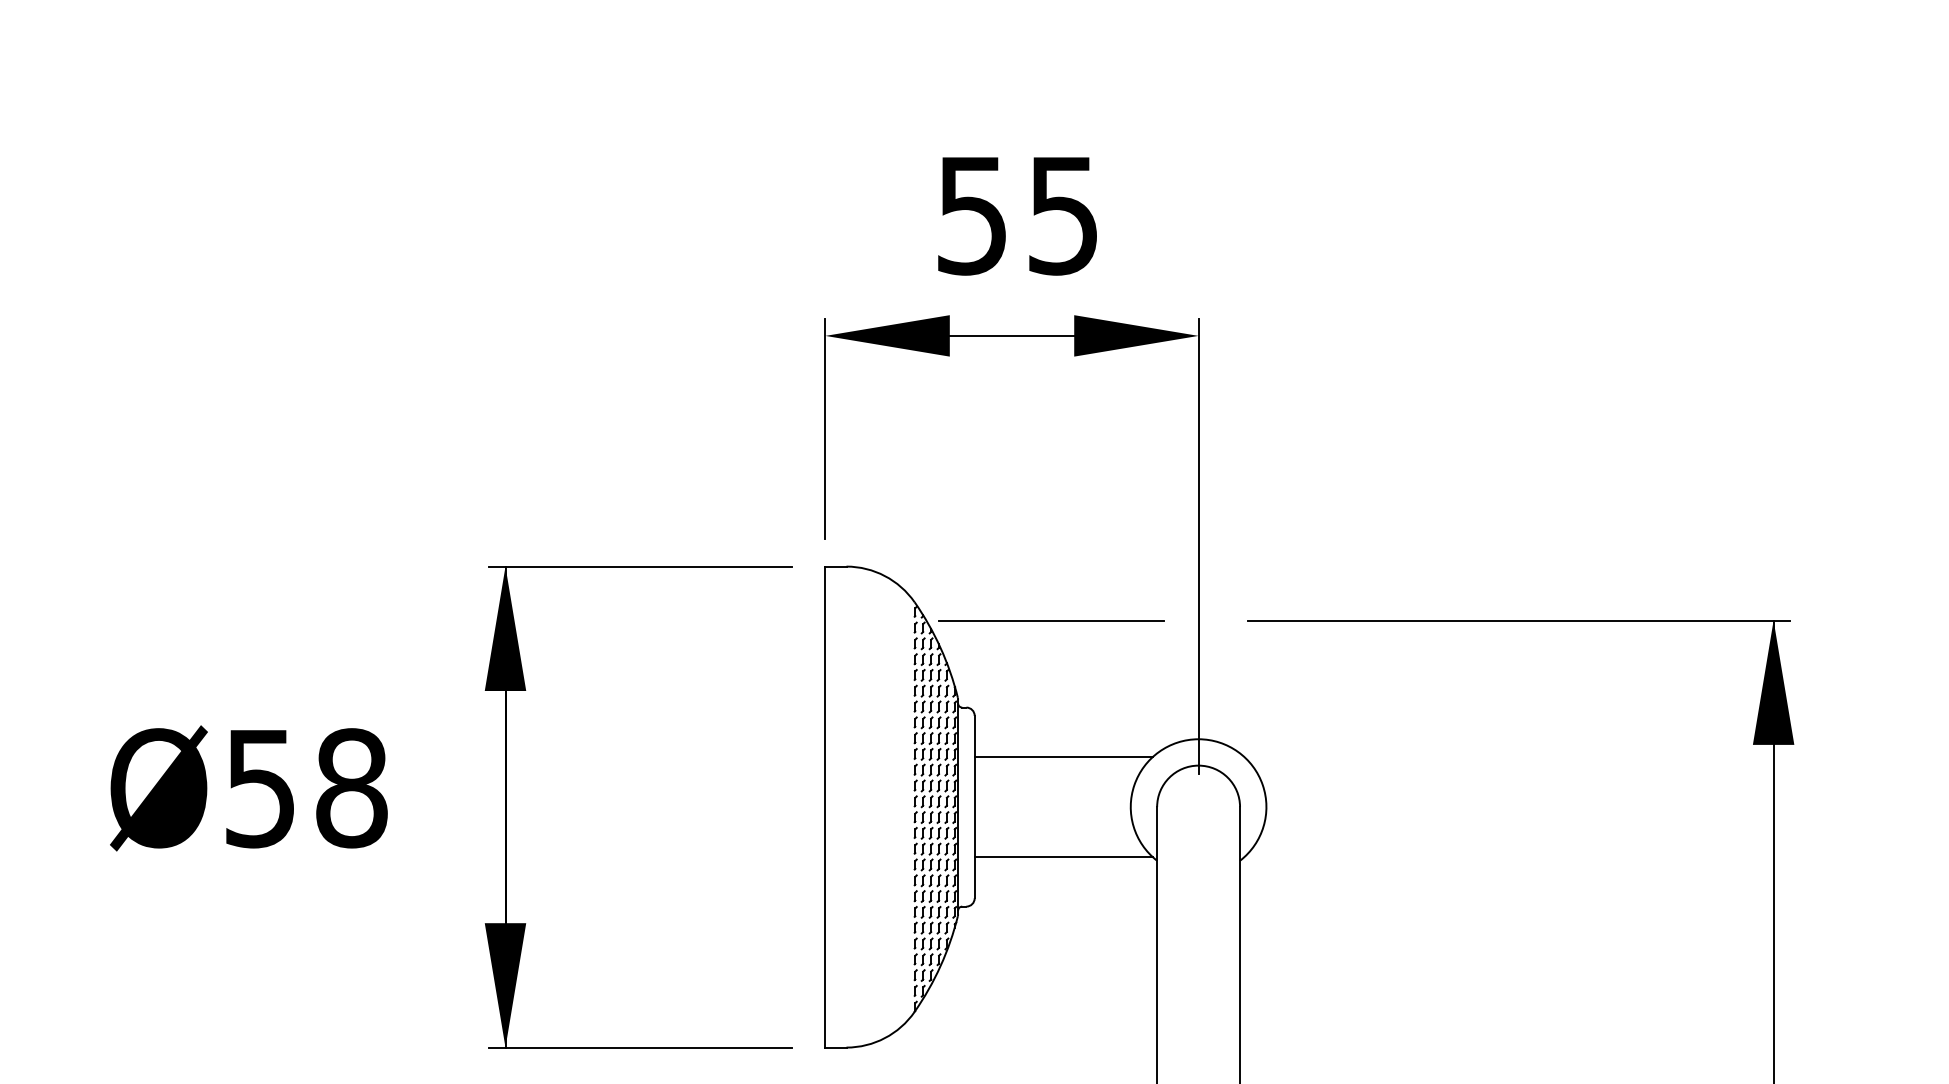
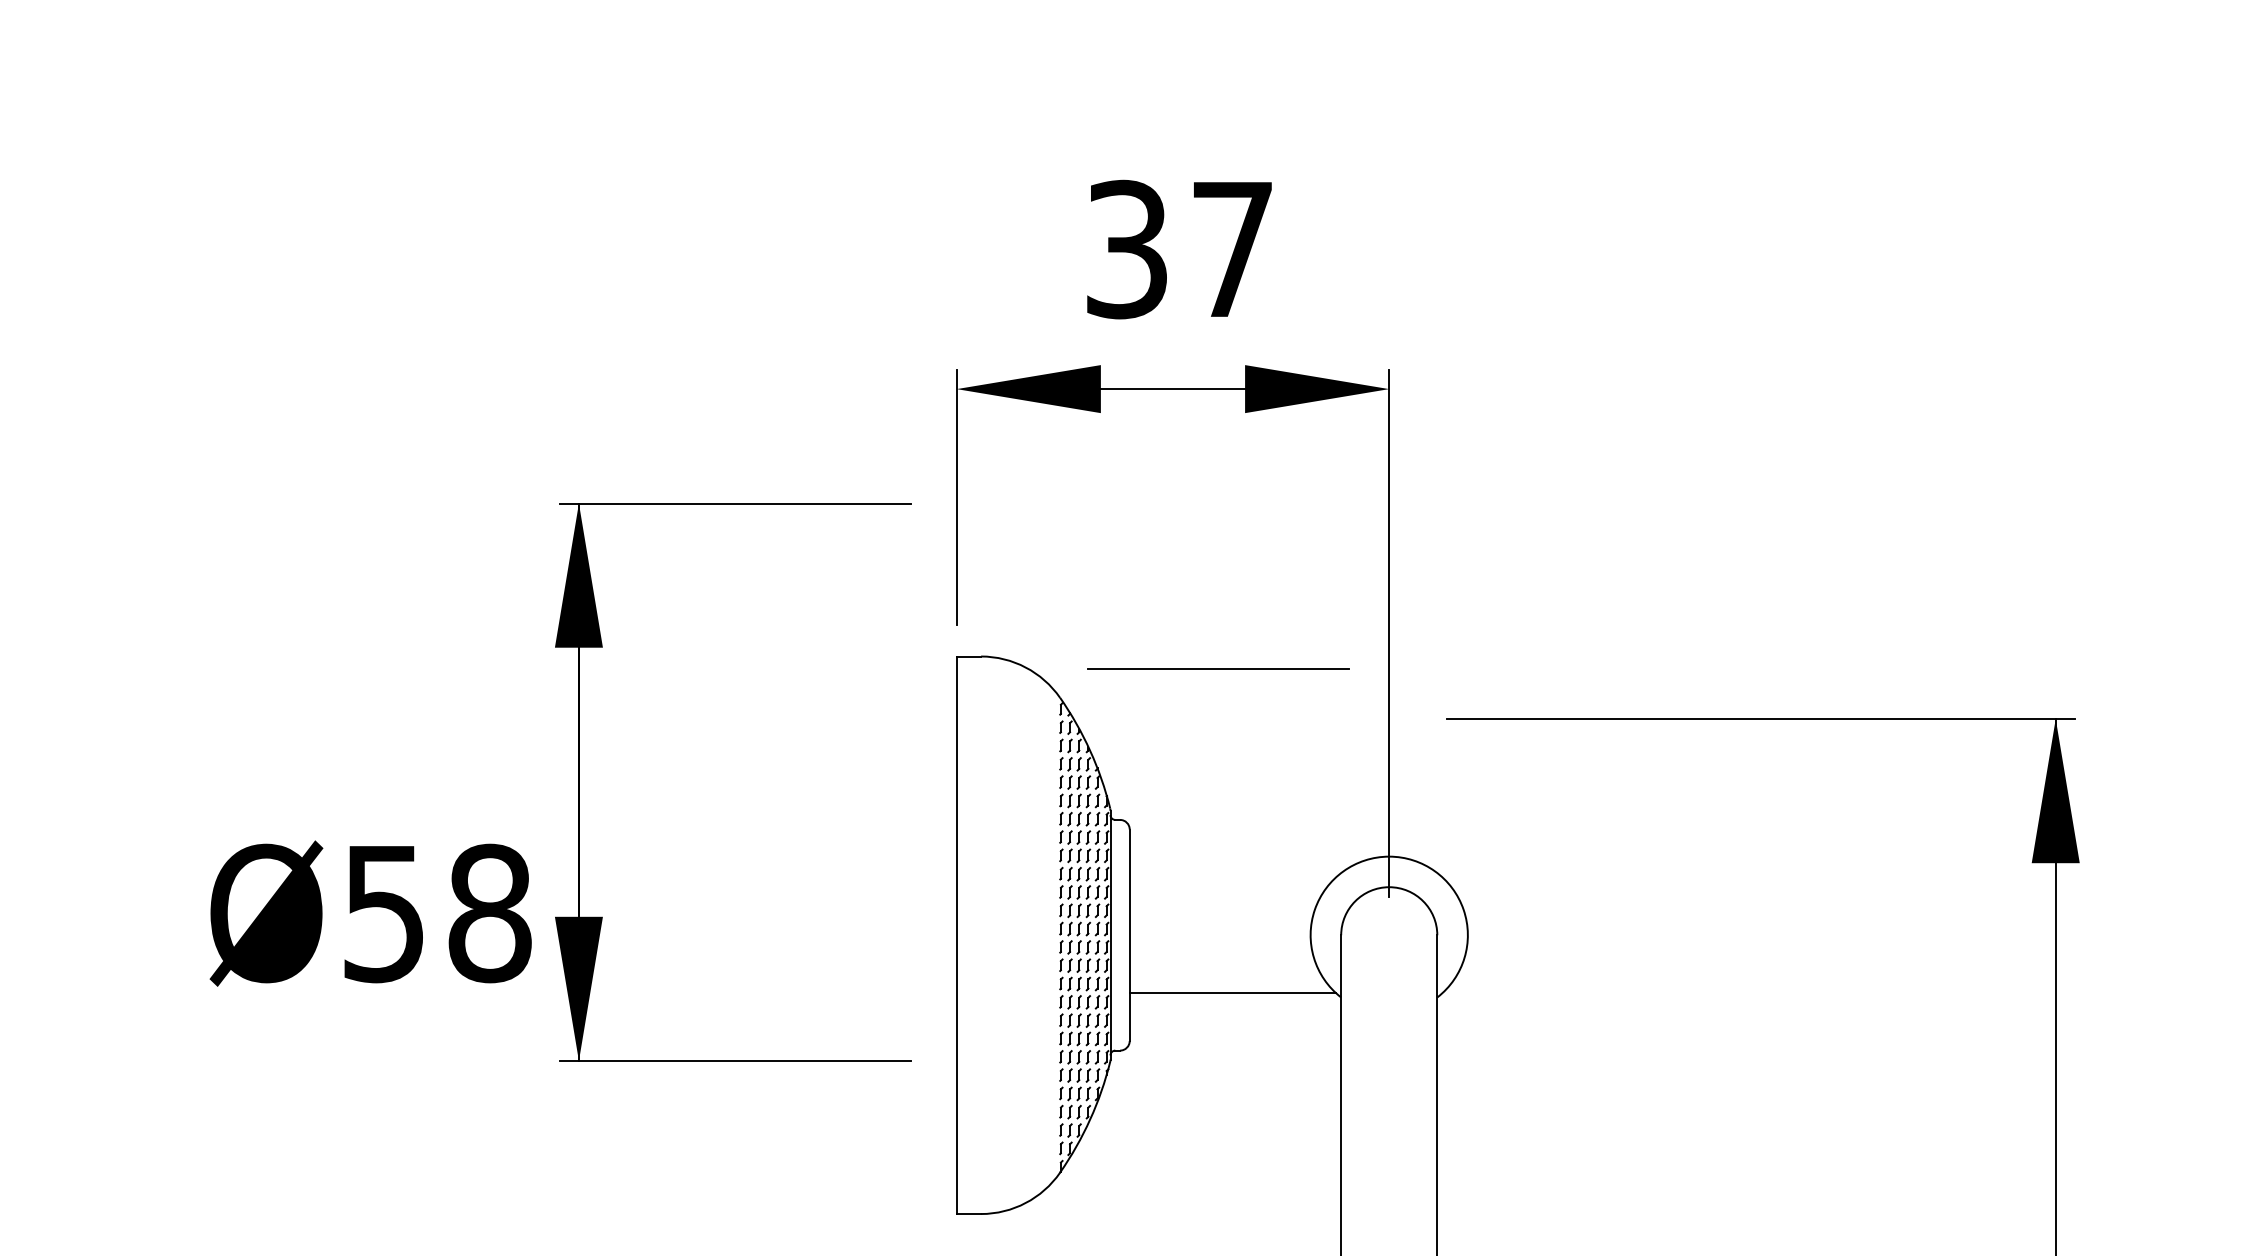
text: (1017, 215) -> (1179, 249), 55 -> 37
line: (1051, 620) -> (1218, 669), moved
line: (1063, 757) -> (1232, 877), removed
text: (248, 788) -> (370, 913), moved
part: (506, 807) -> (580, 782), moved

